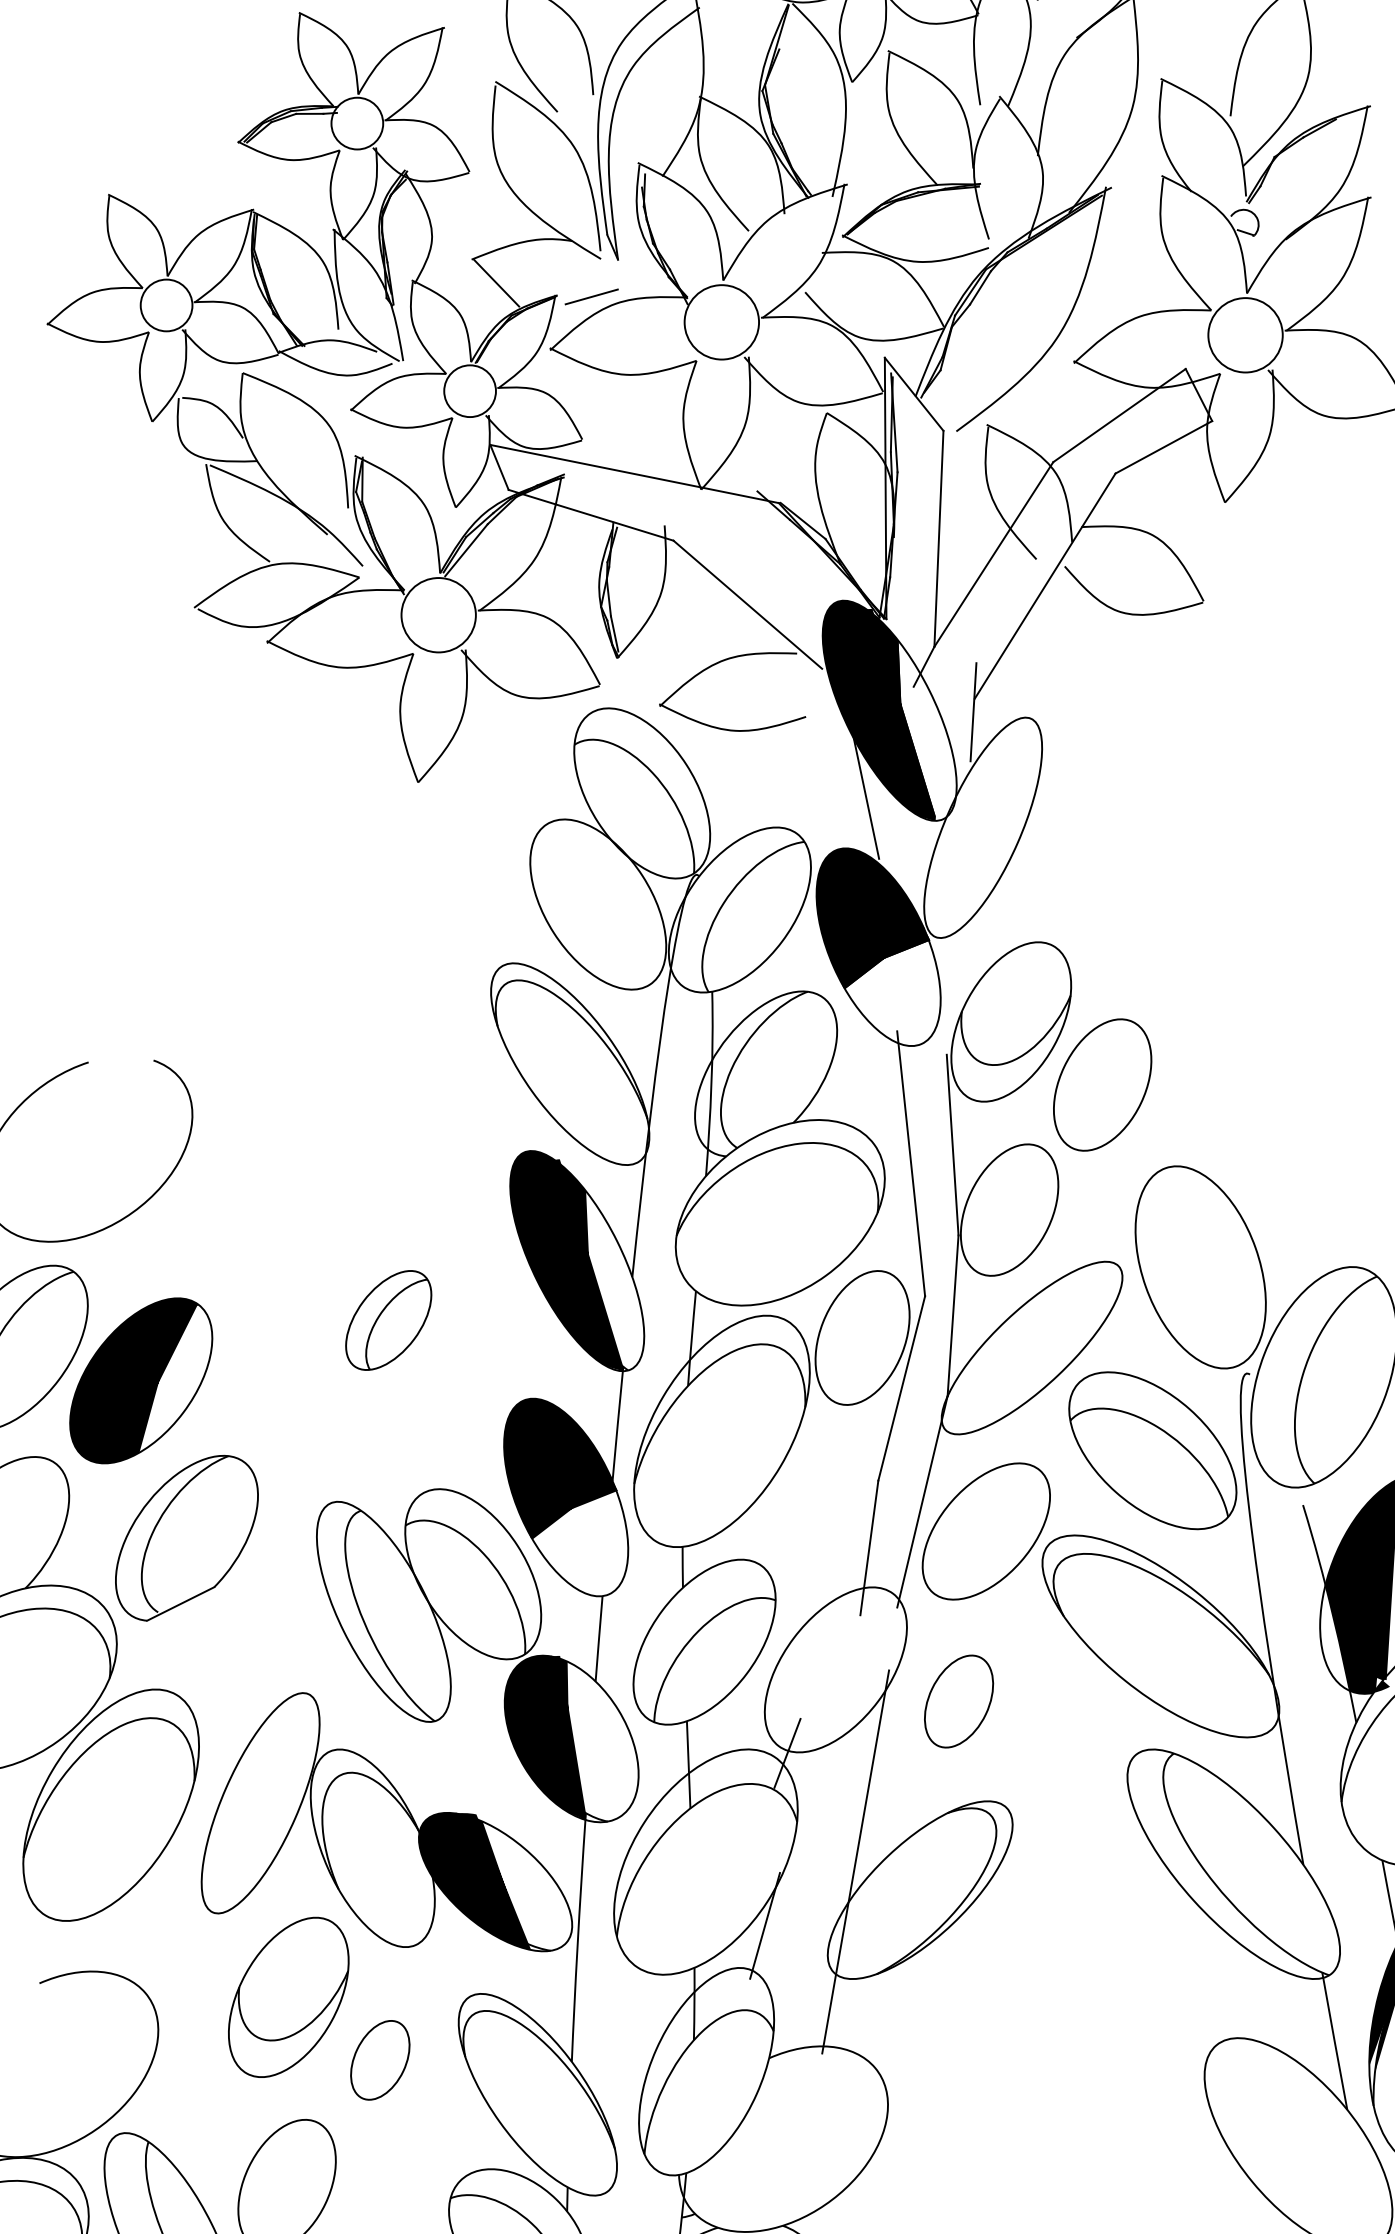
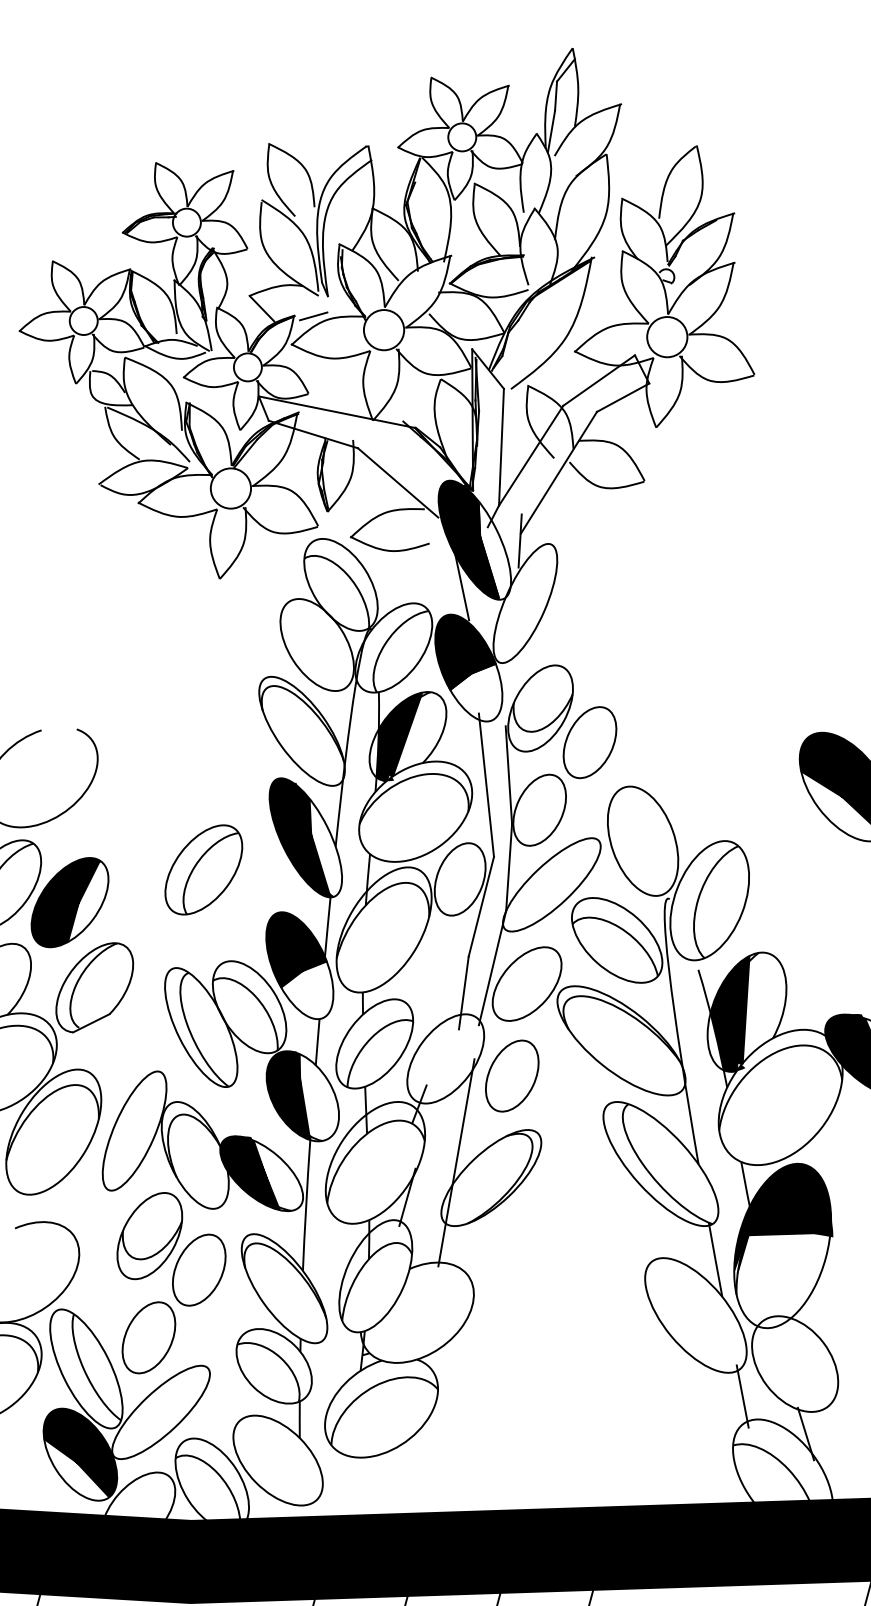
fill: (750, 1073) -> (399, 736), added
part: (387, 1319) -> (203, 869), size x1.67
part: (959, 1700) -> (512, 1075), size x1.43
part: (380, 2059) -> (199, 1269), size x1.67

